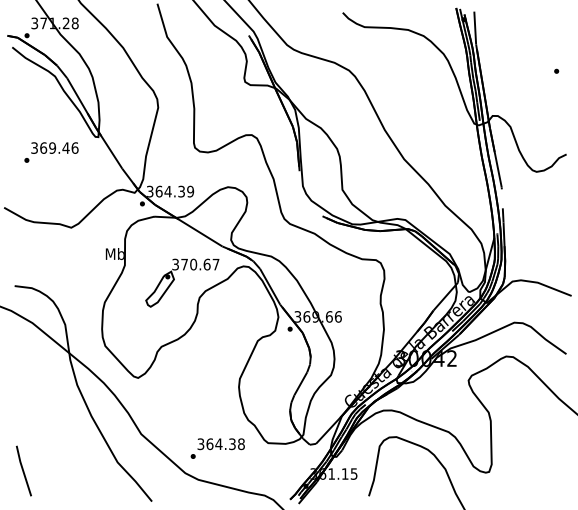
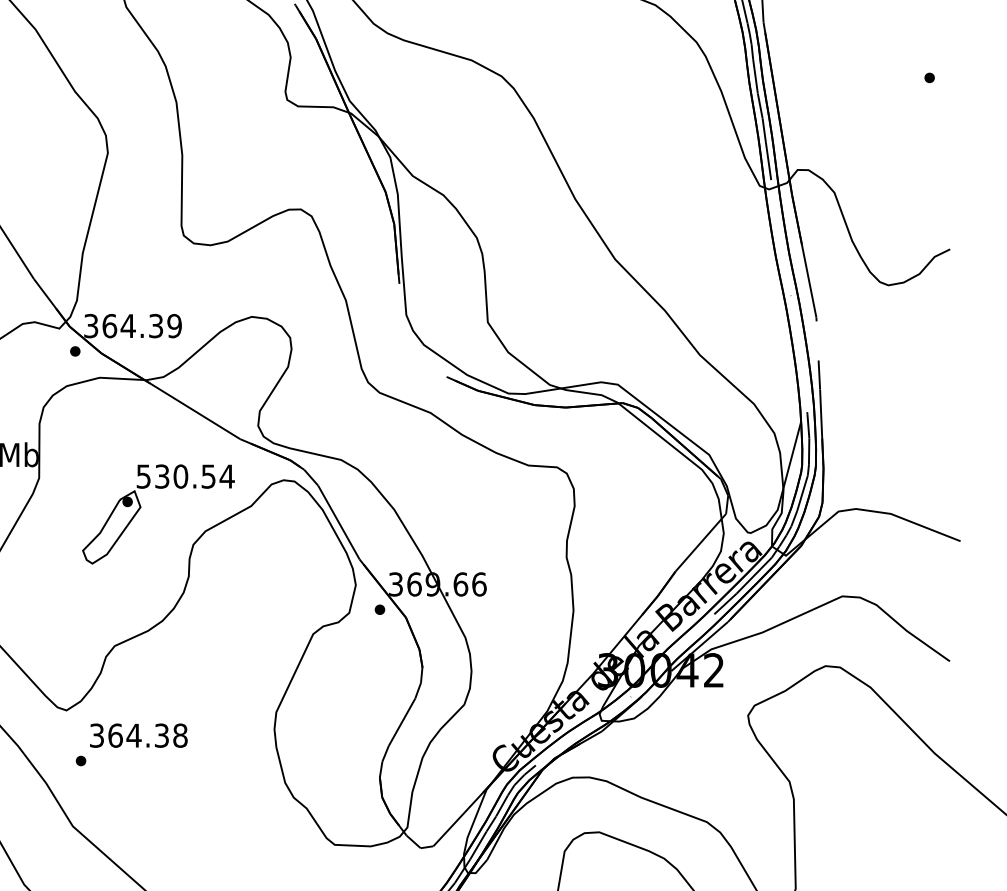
text: (195, 264) -> (184, 476), 370.67 -> 530.54
text: (217, 448) -> (131, 744), moved

